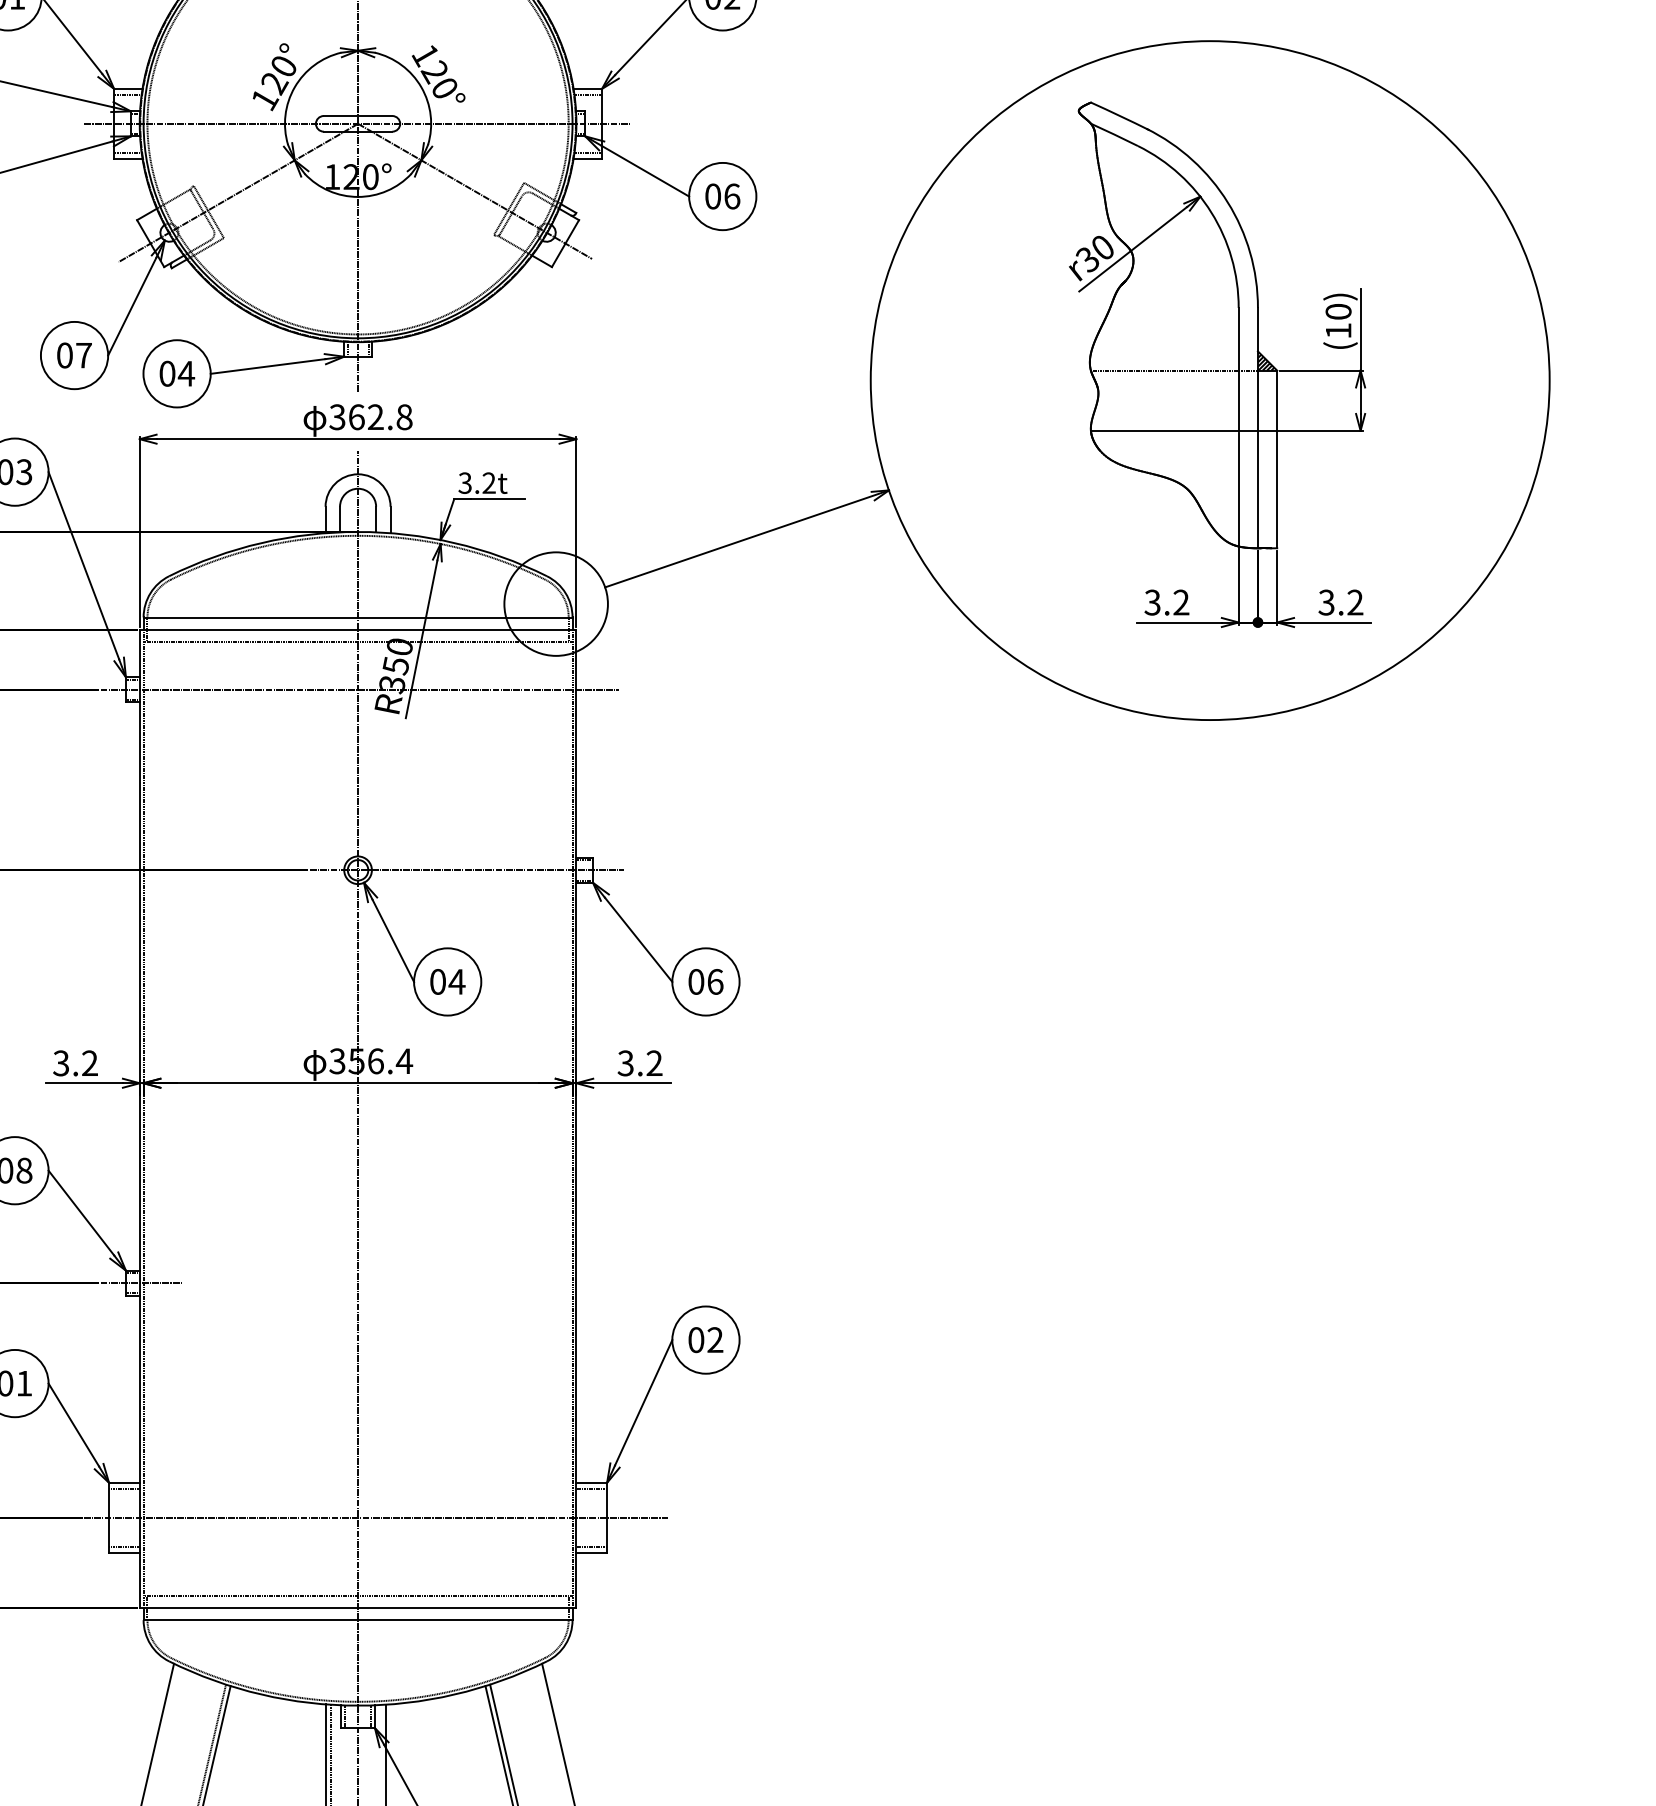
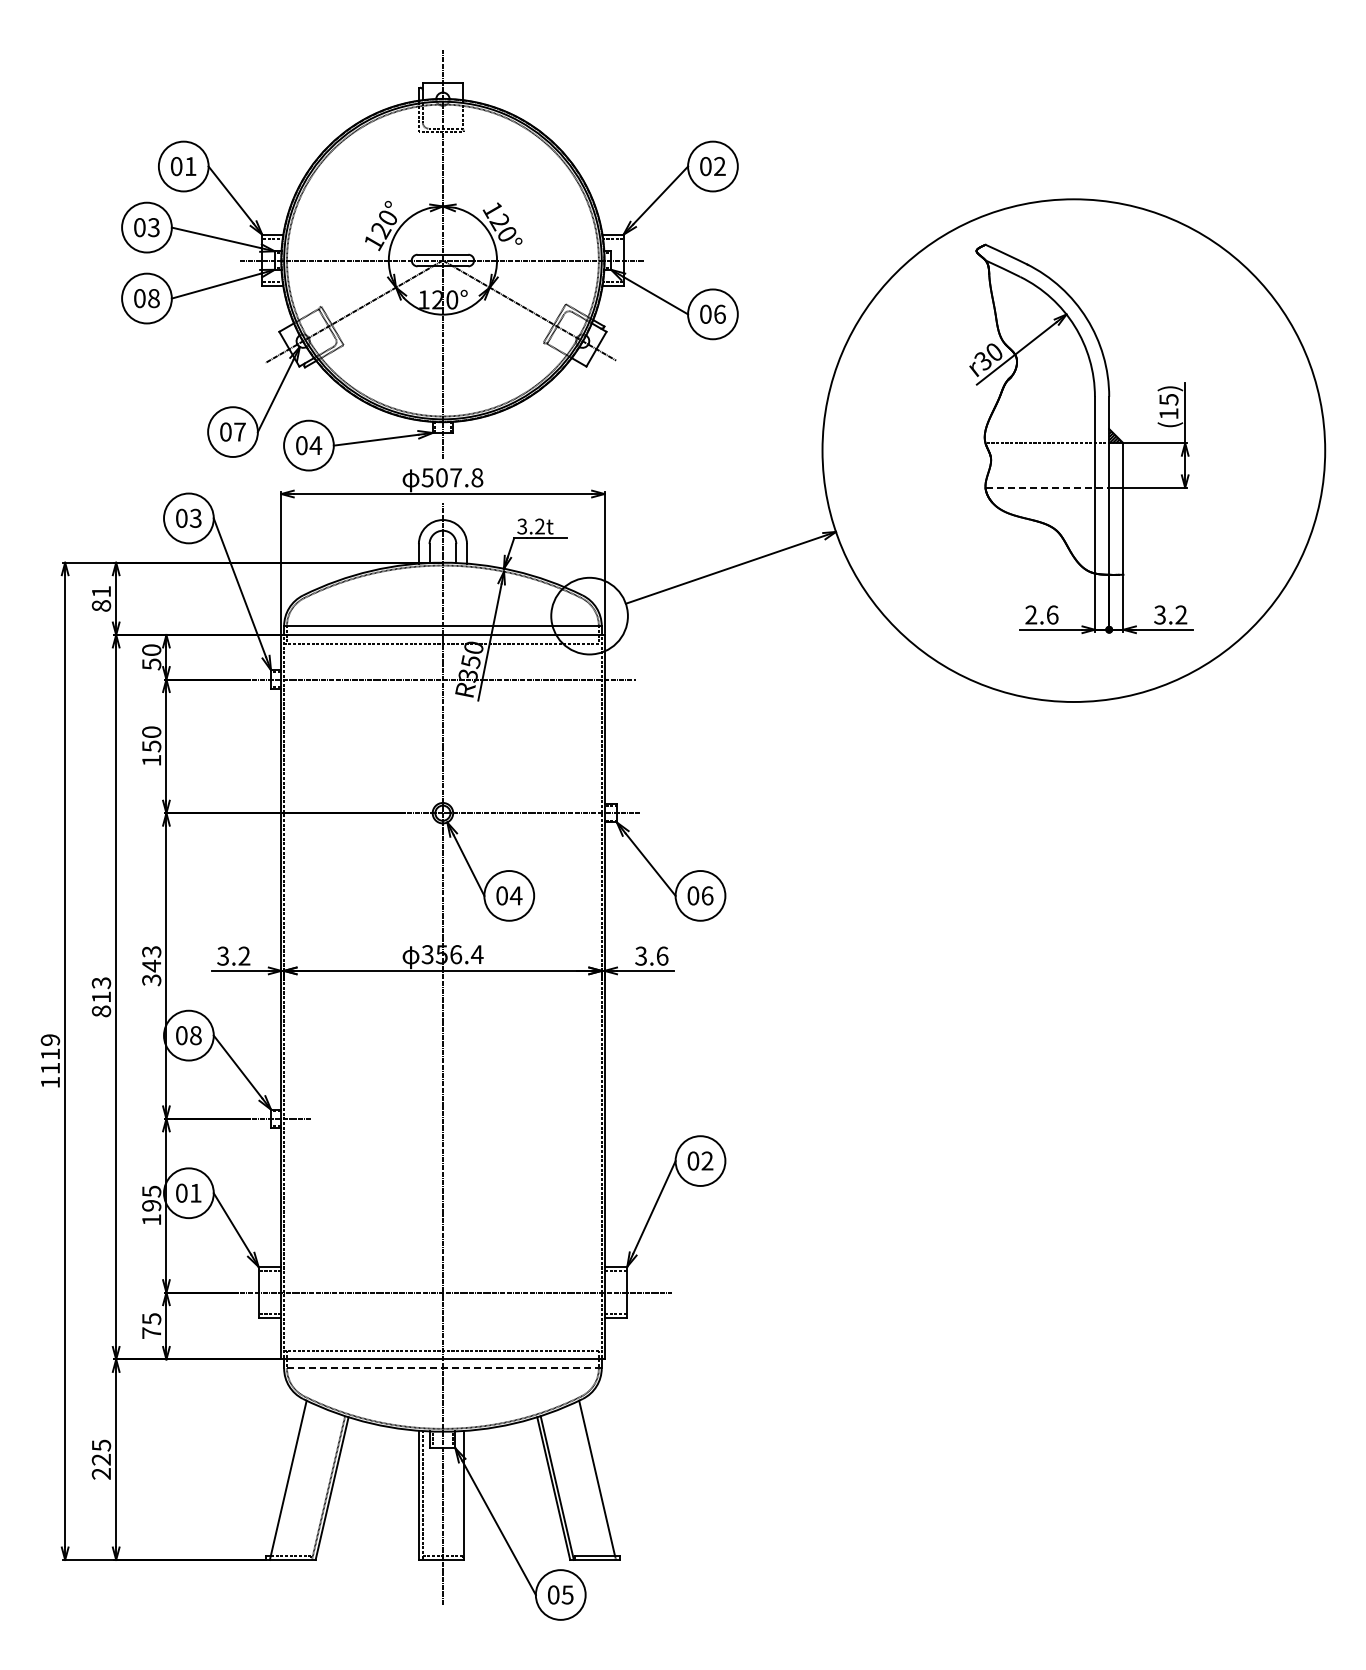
text: (1338, 311) -> (1168, 399), (10) -> (15)
text: (356, 416) -> (441, 477), 362.8 -> 507.8
line: (1174, 430) -> (1047, 487), solid -> dashed
text: (1166, 601) -> (1041, 614), 3.2 -> 2.6
text: (654, 1062) -> (662, 955), 3.2 -> 3.6
line: (357, 1620) -> (442, 1368), solid -> dashed

